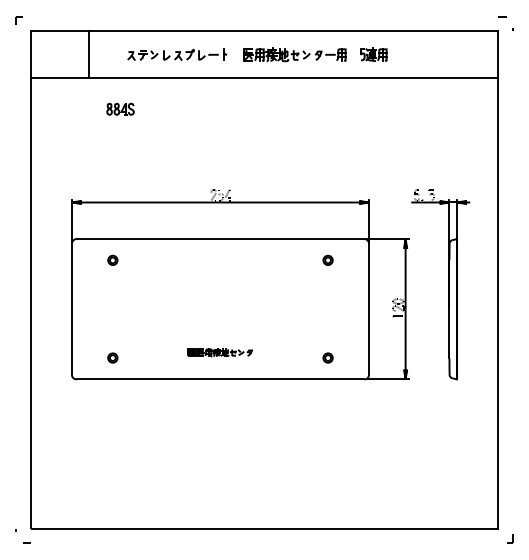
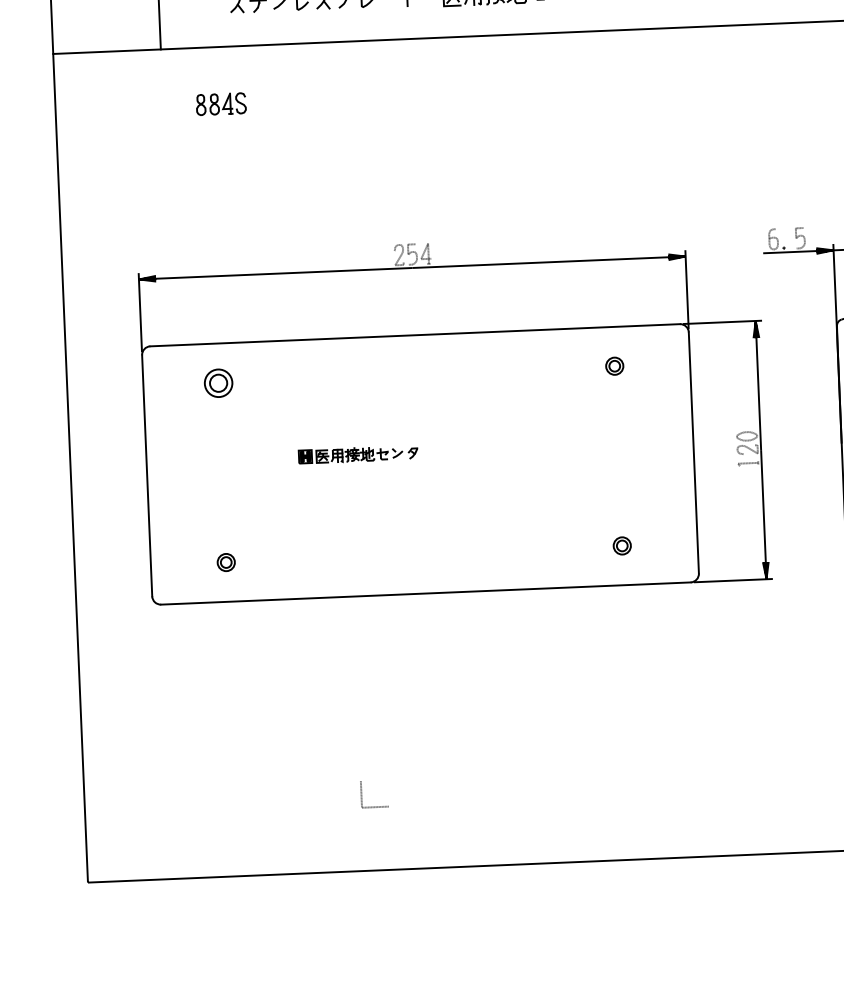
part: (112, 259) -> (218, 381), size x1.6
part: (219, 352) -> (357, 454), moved
line: (23, 542) -> (375, 805), moved

